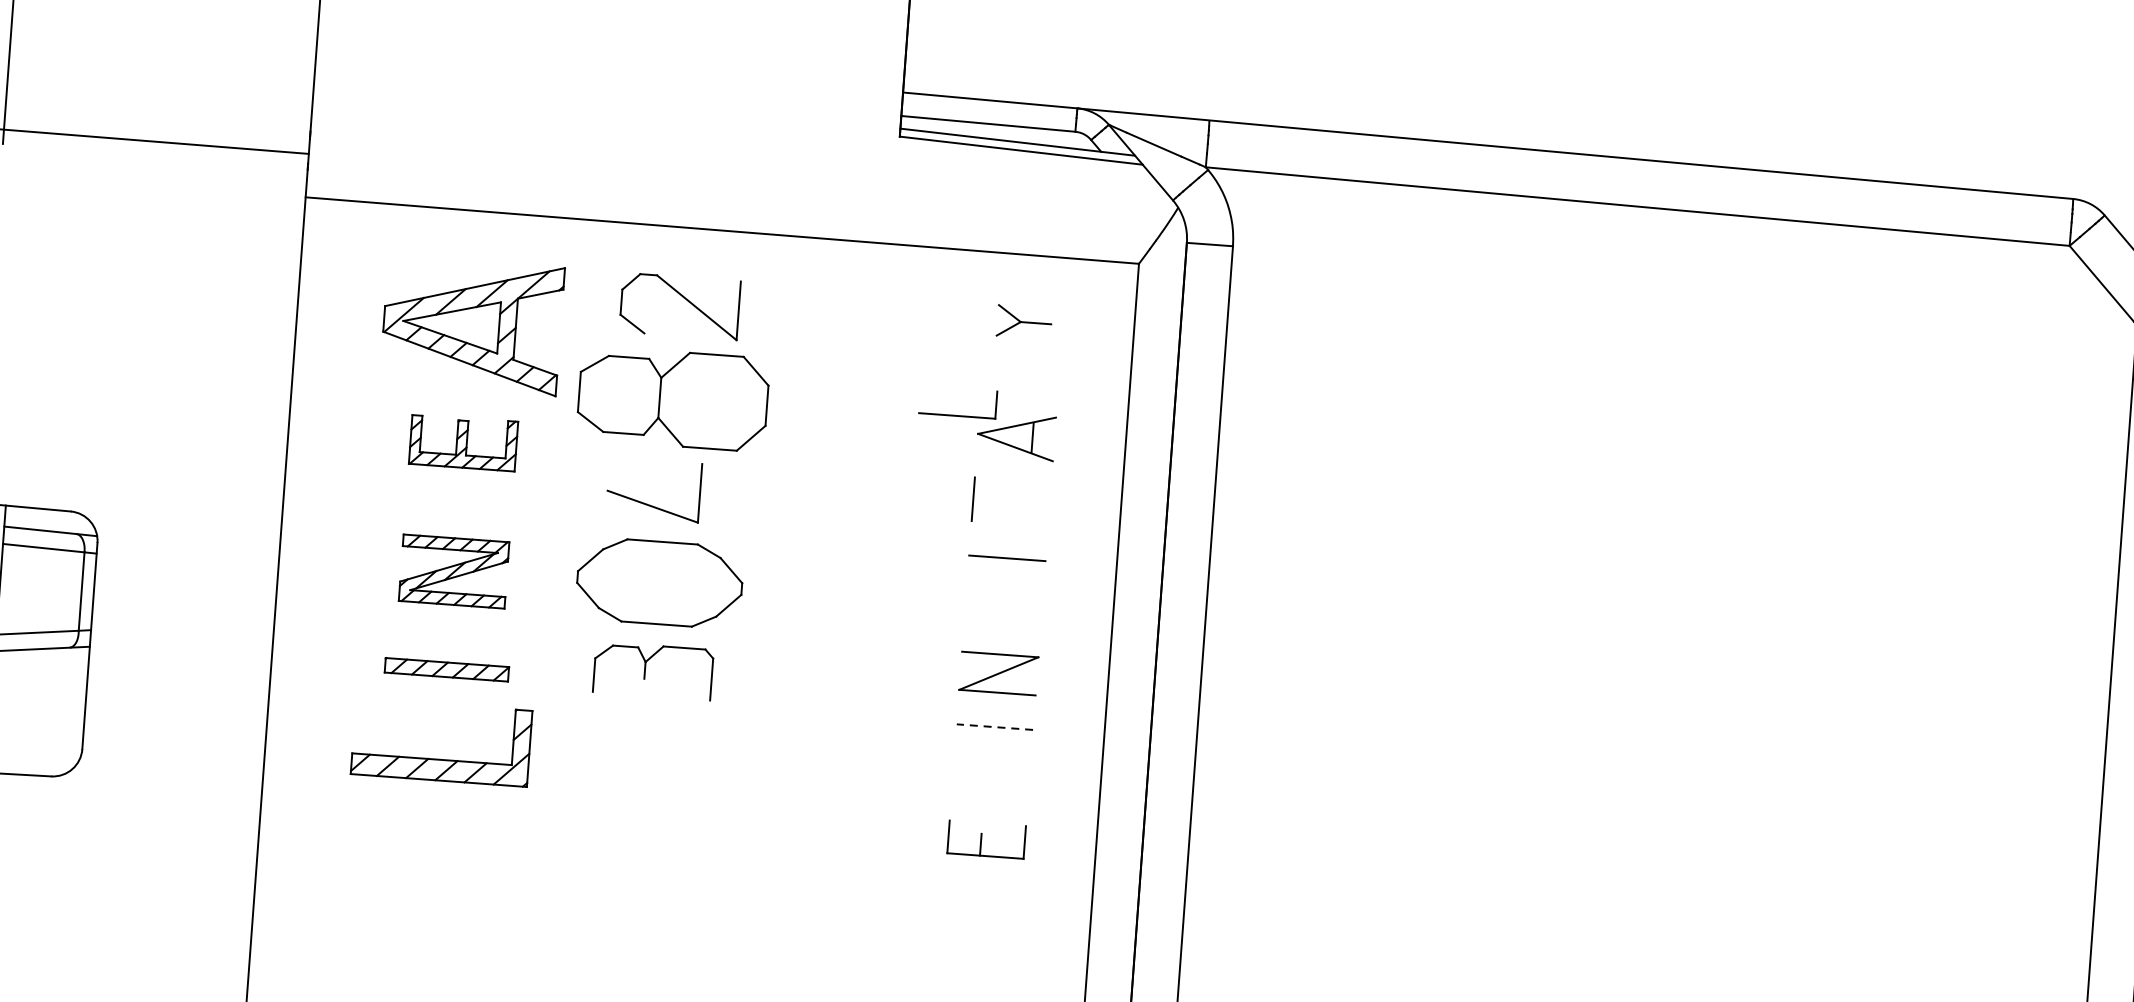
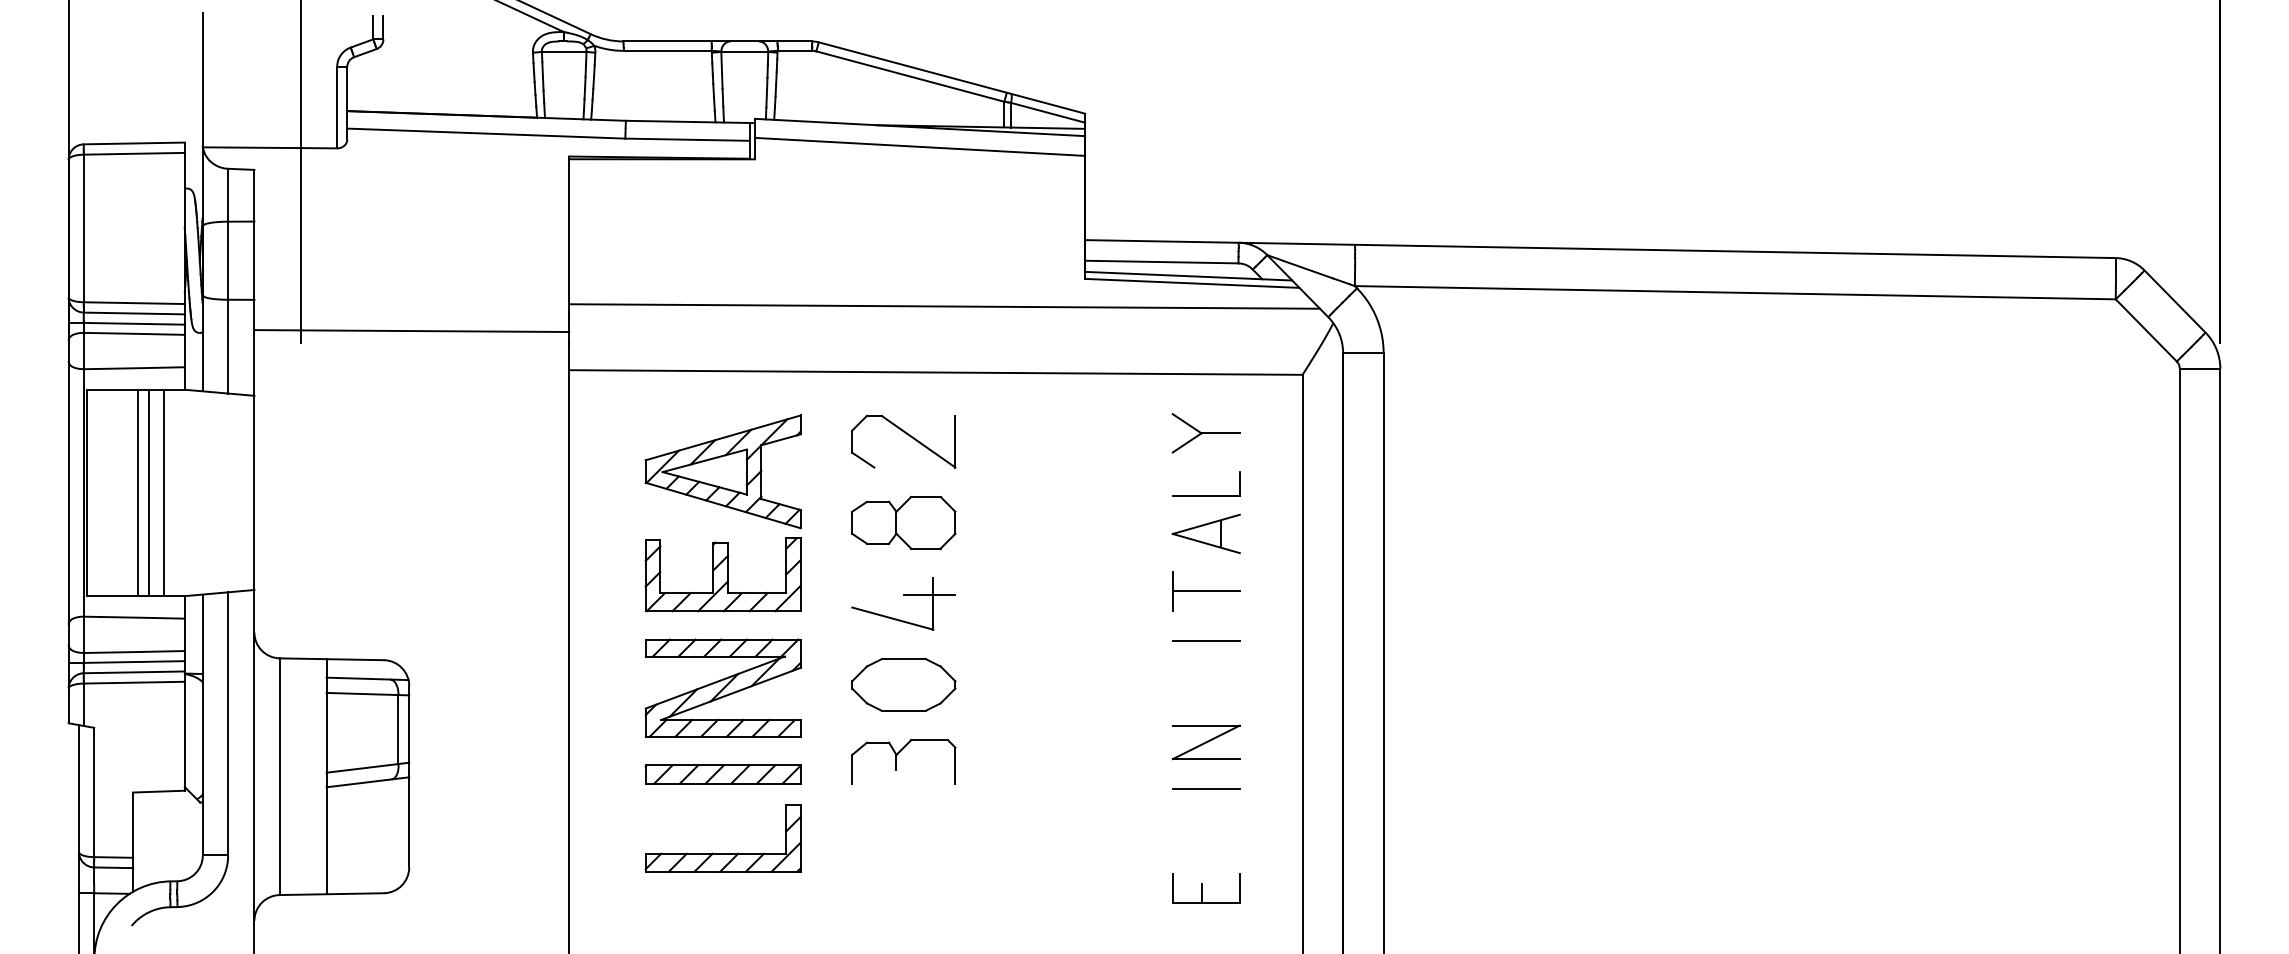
line: (737, 156) -> (944, 306), added
part: (1023, 322) -> (1205, 433), size x1.43
part: (673, 398) -> (903, 522), size x0.62
part: (957, 415) -> (1206, 495), moved
part: (462, 442) -> (722, 574), size x1.67
line: (696, 483) -> (929, 595), added
line: (1010, 502) -> (1205, 591), added
part: (453, 570) -> (722, 687), size x1.67
part: (659, 582) -> (903, 684), size x0.71
part: (446, 669) -> (722, 774), size x1.43
line: (995, 727) -> (1206, 789), dashed -> solid

